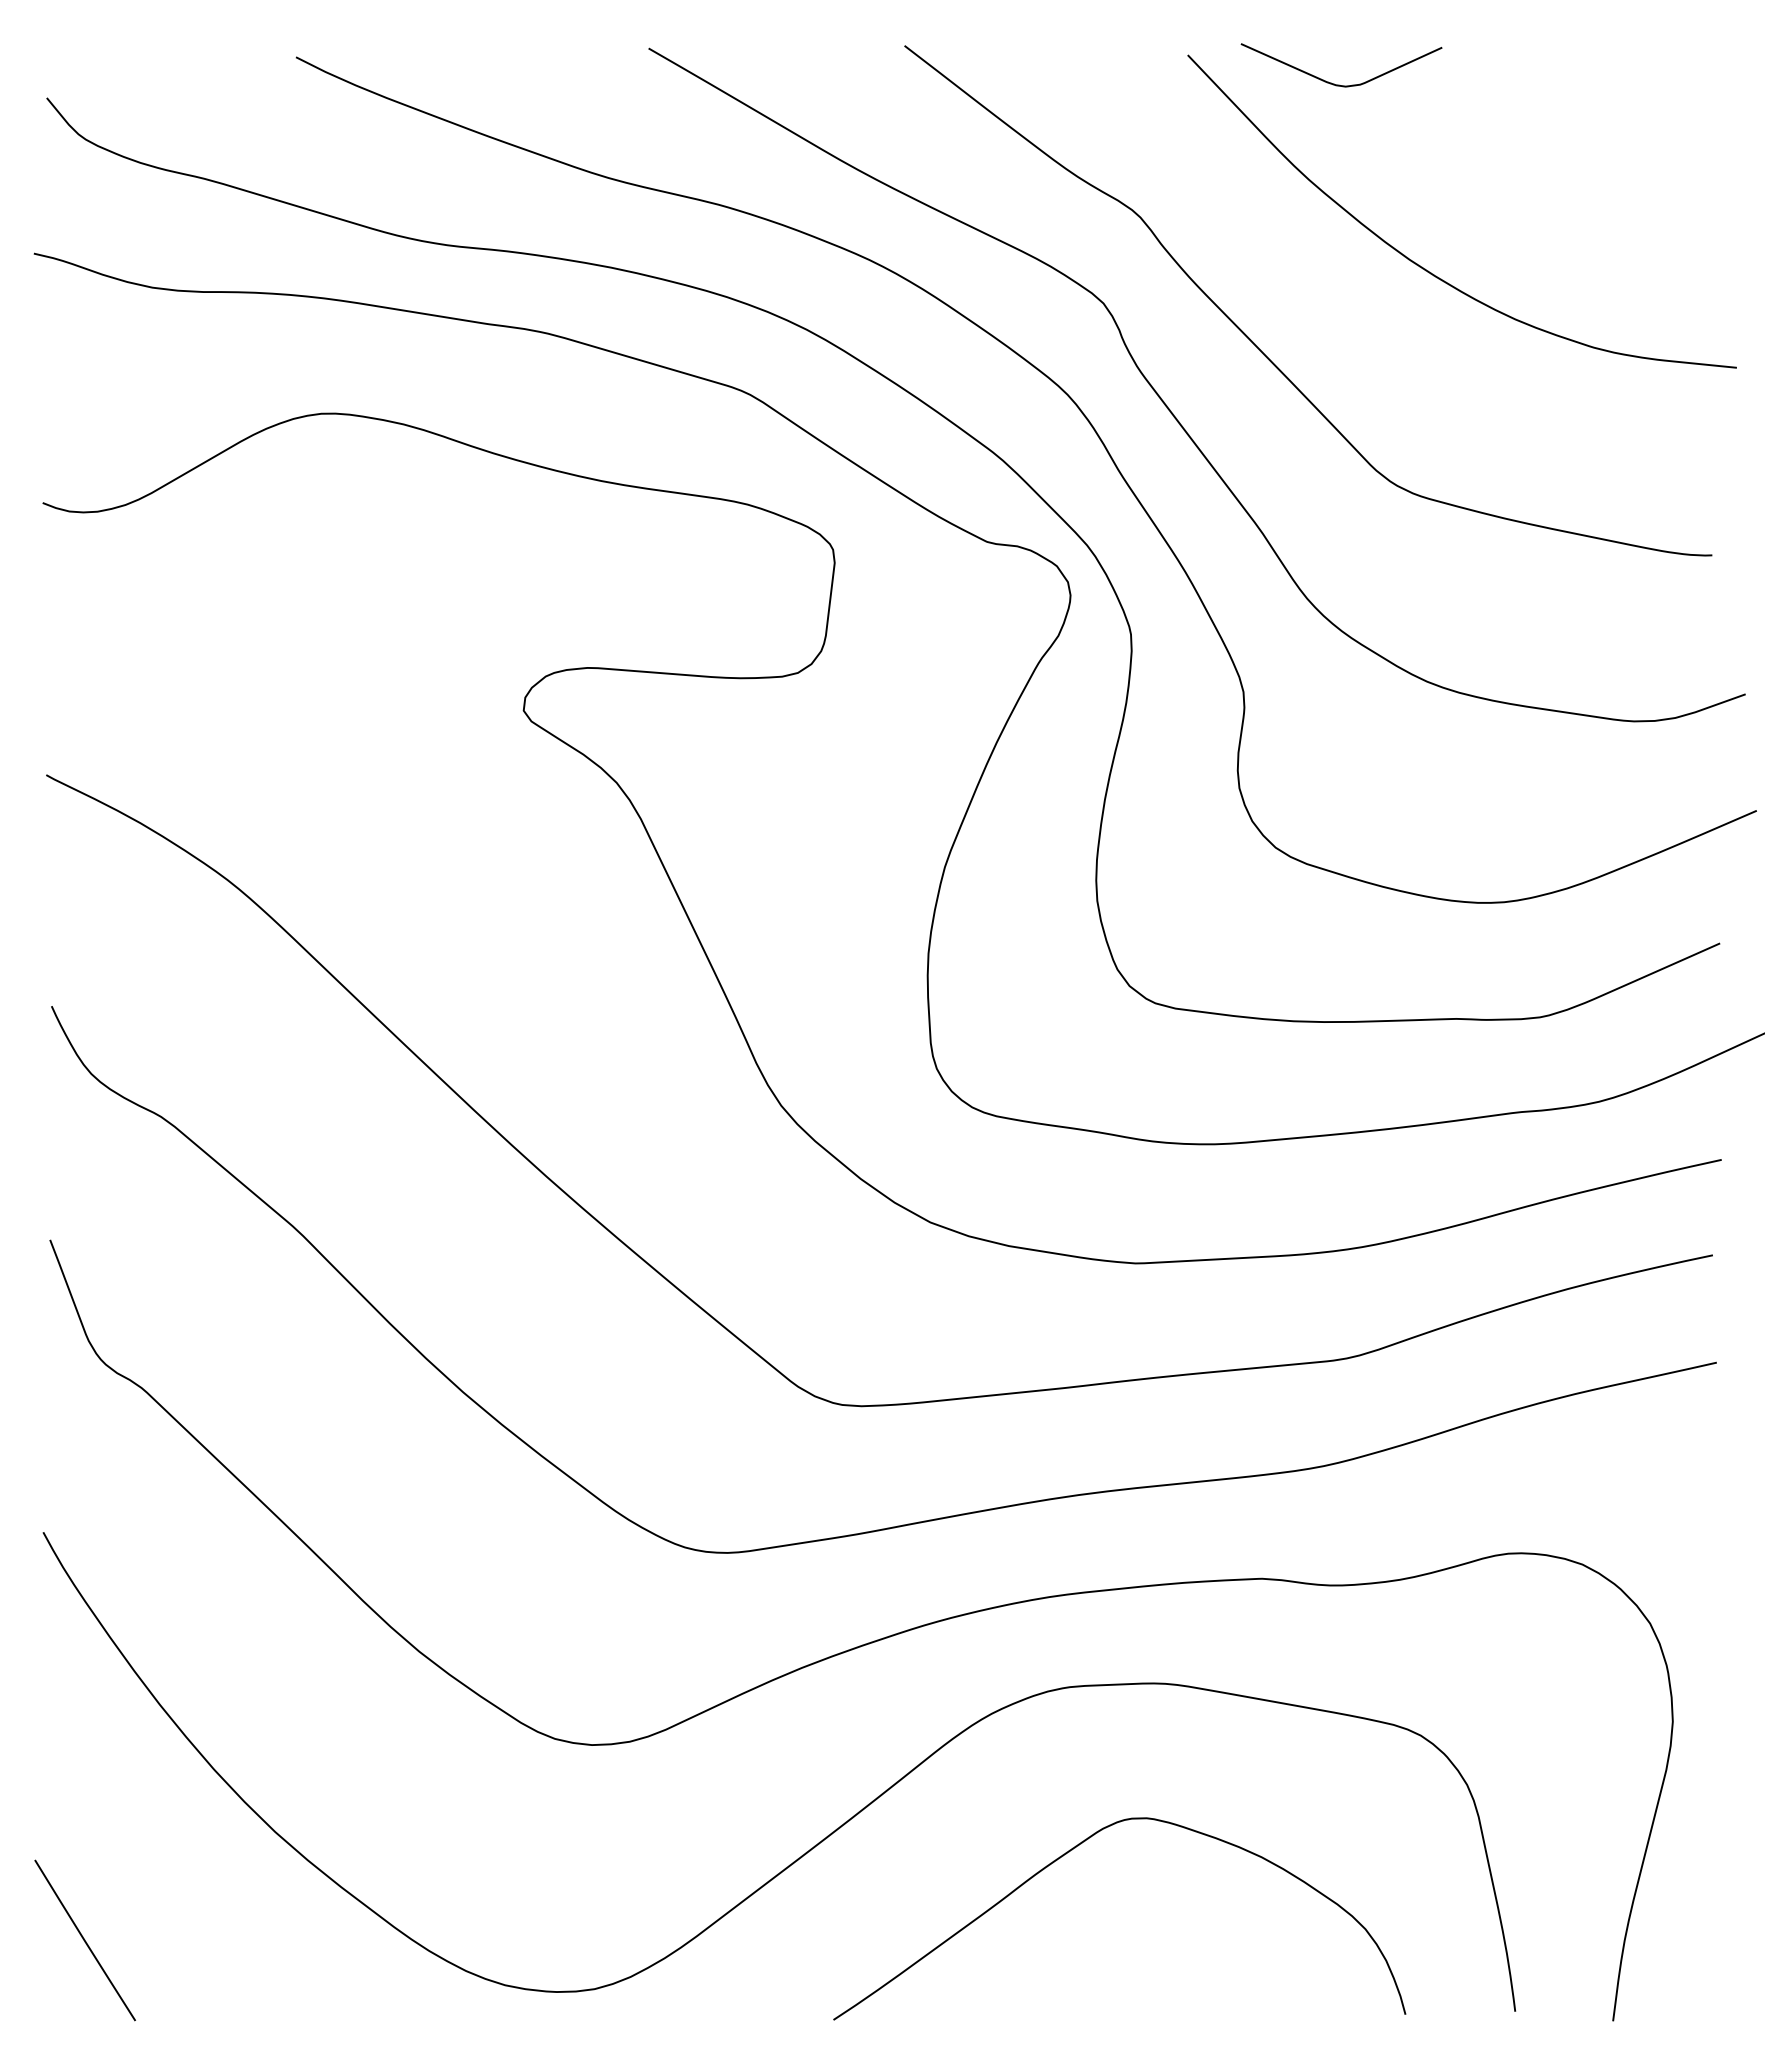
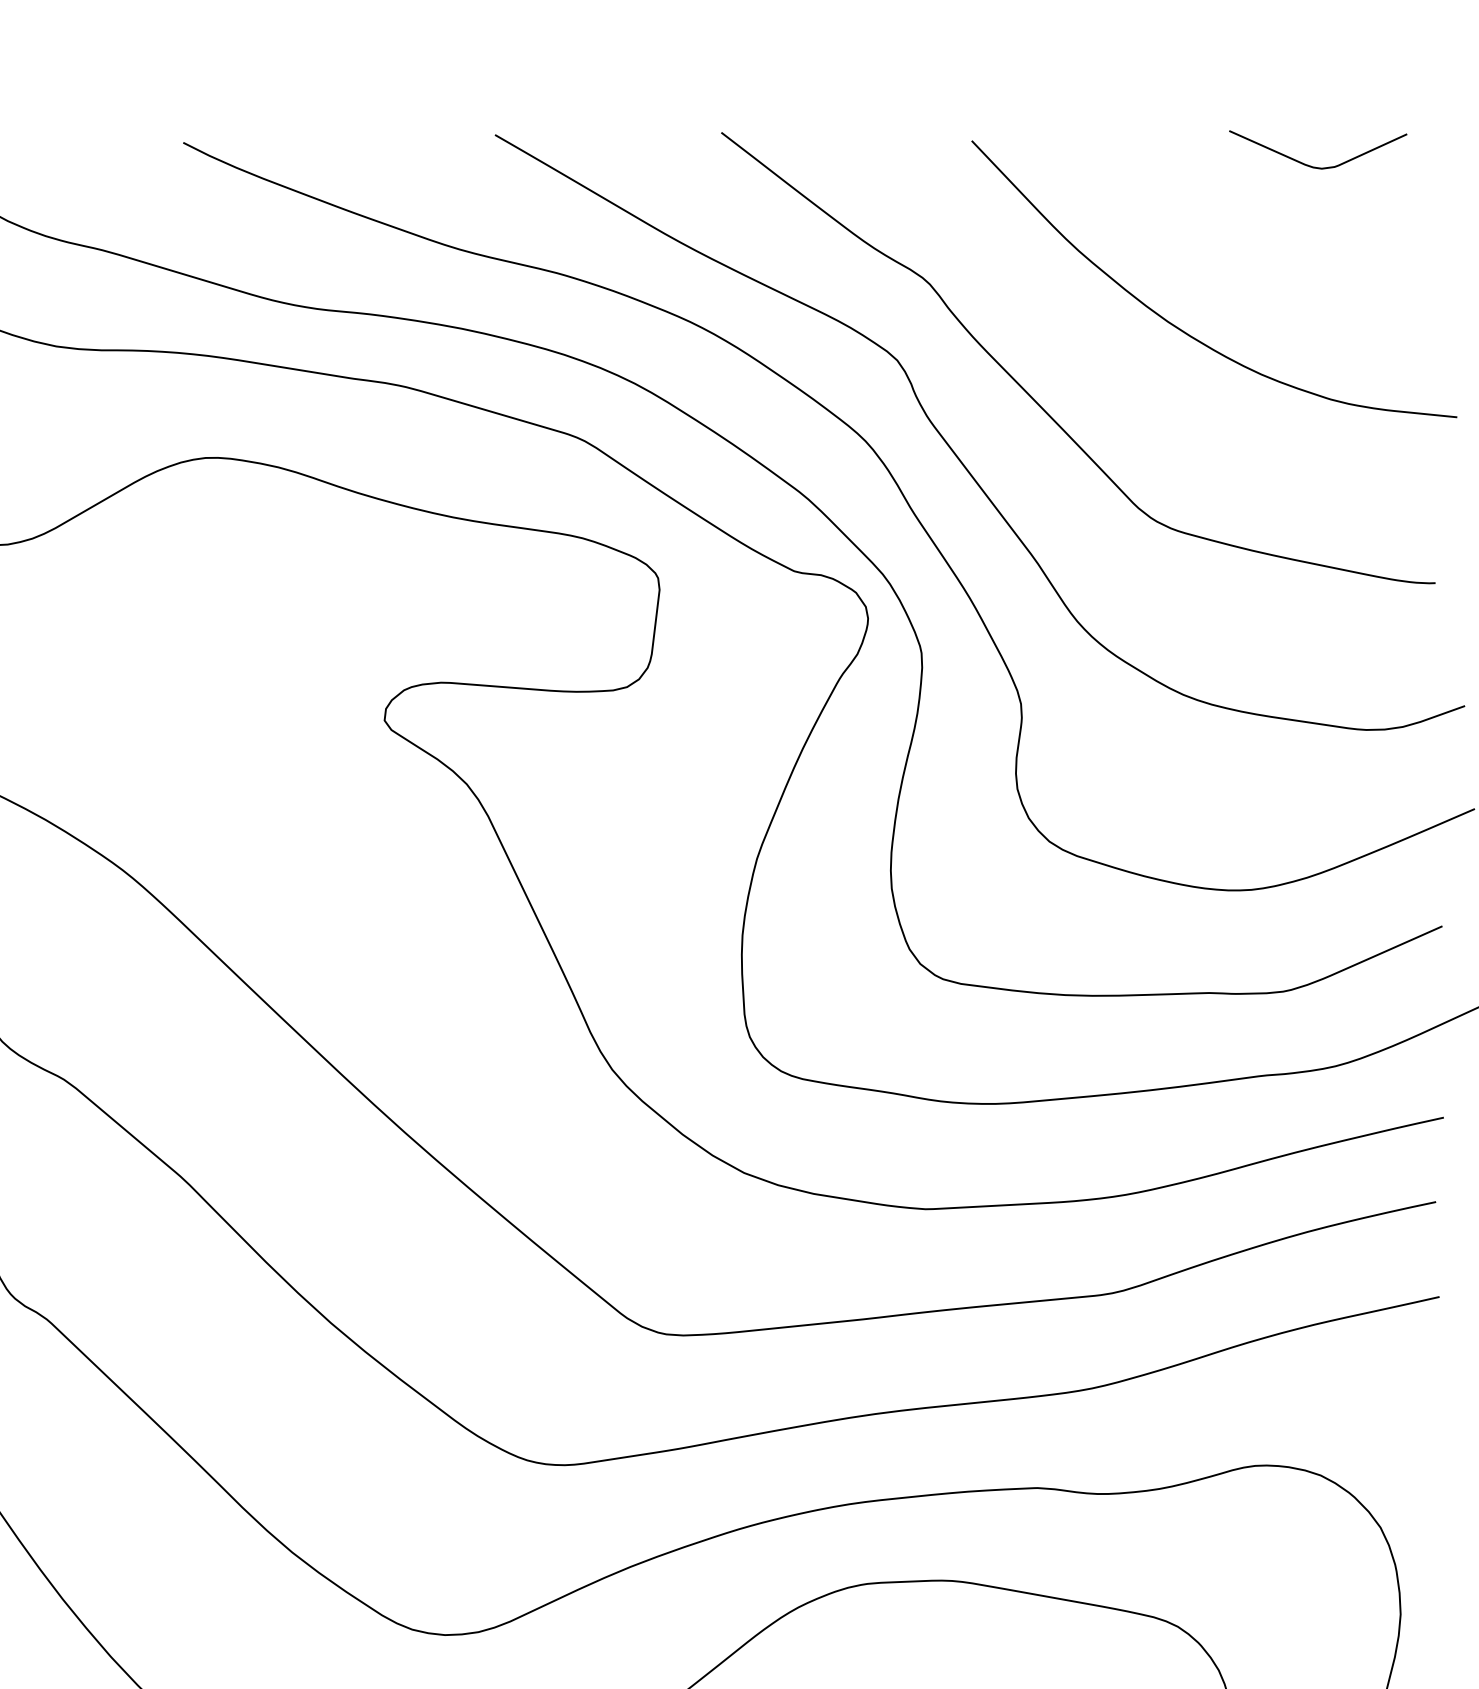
curve: (1339, 84) -> (1316, 166), moved

